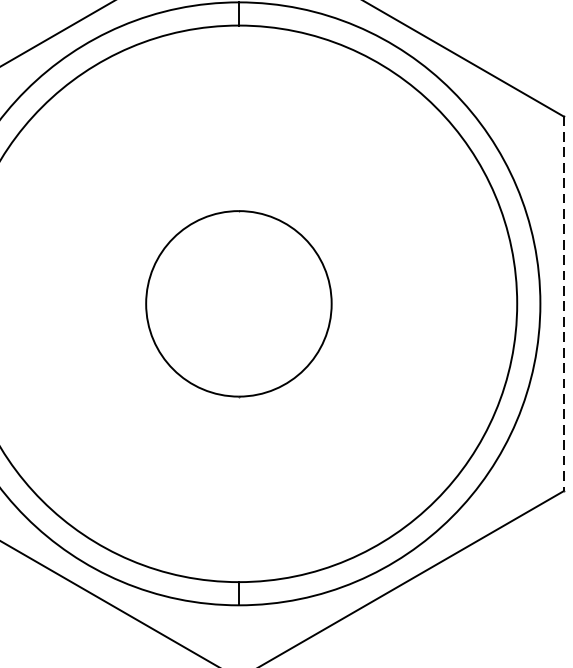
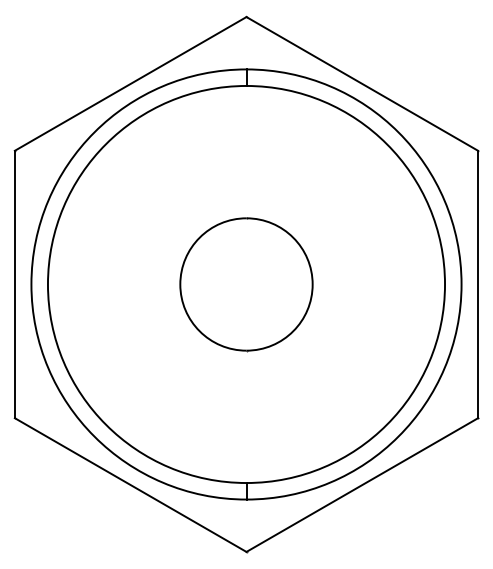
line: (564, 303) -> (478, 284), dashed -> solid

